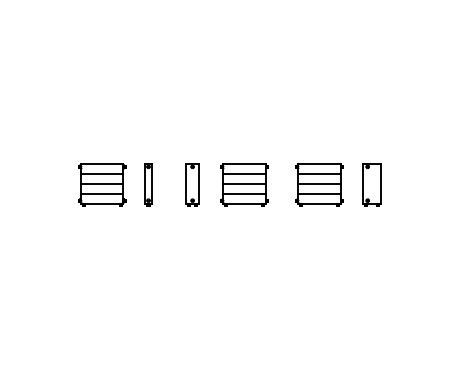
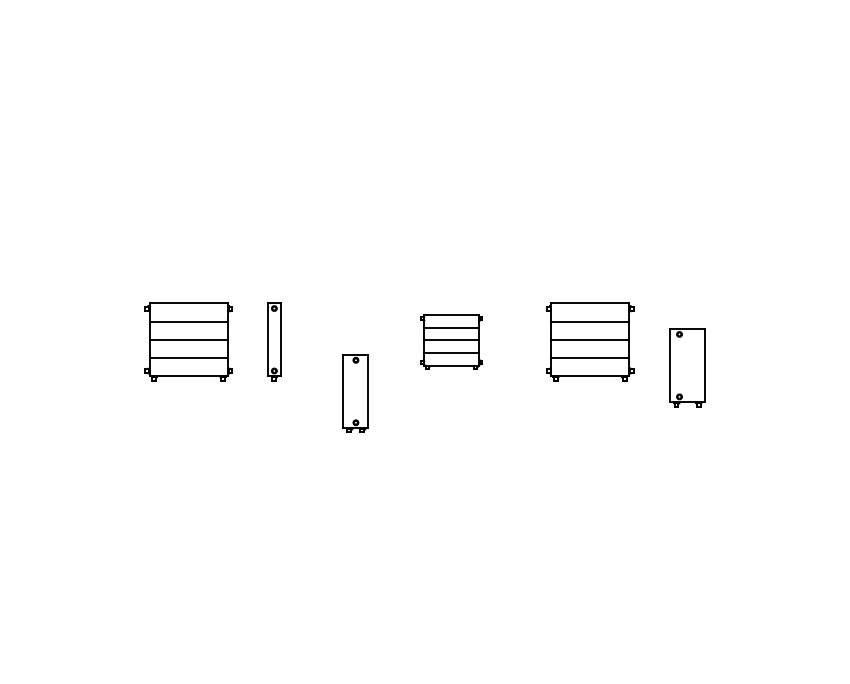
part: (192, 184) -> (355, 392), moved
part: (244, 184) -> (451, 341), size x0.7
part: (371, 184) -> (686, 366), moved

